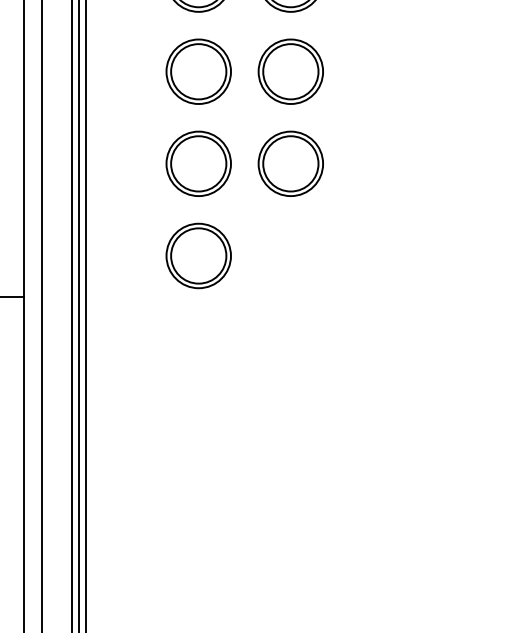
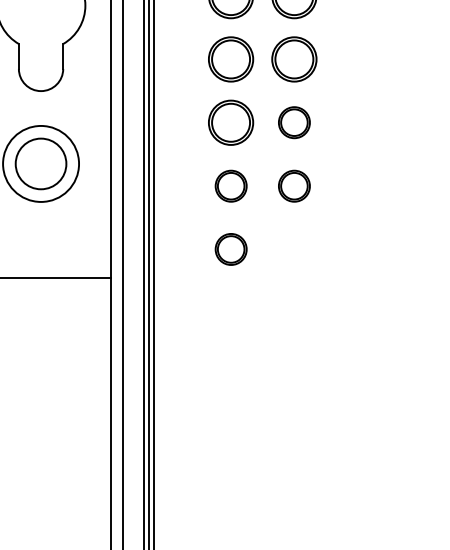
part: (291, 71) -> (294, 122), size x0.7
part: (199, 164) -> (231, 186), size x0.7
part: (291, 164) -> (294, 186), size x0.7
part: (199, 256) -> (231, 249), size x0.7

